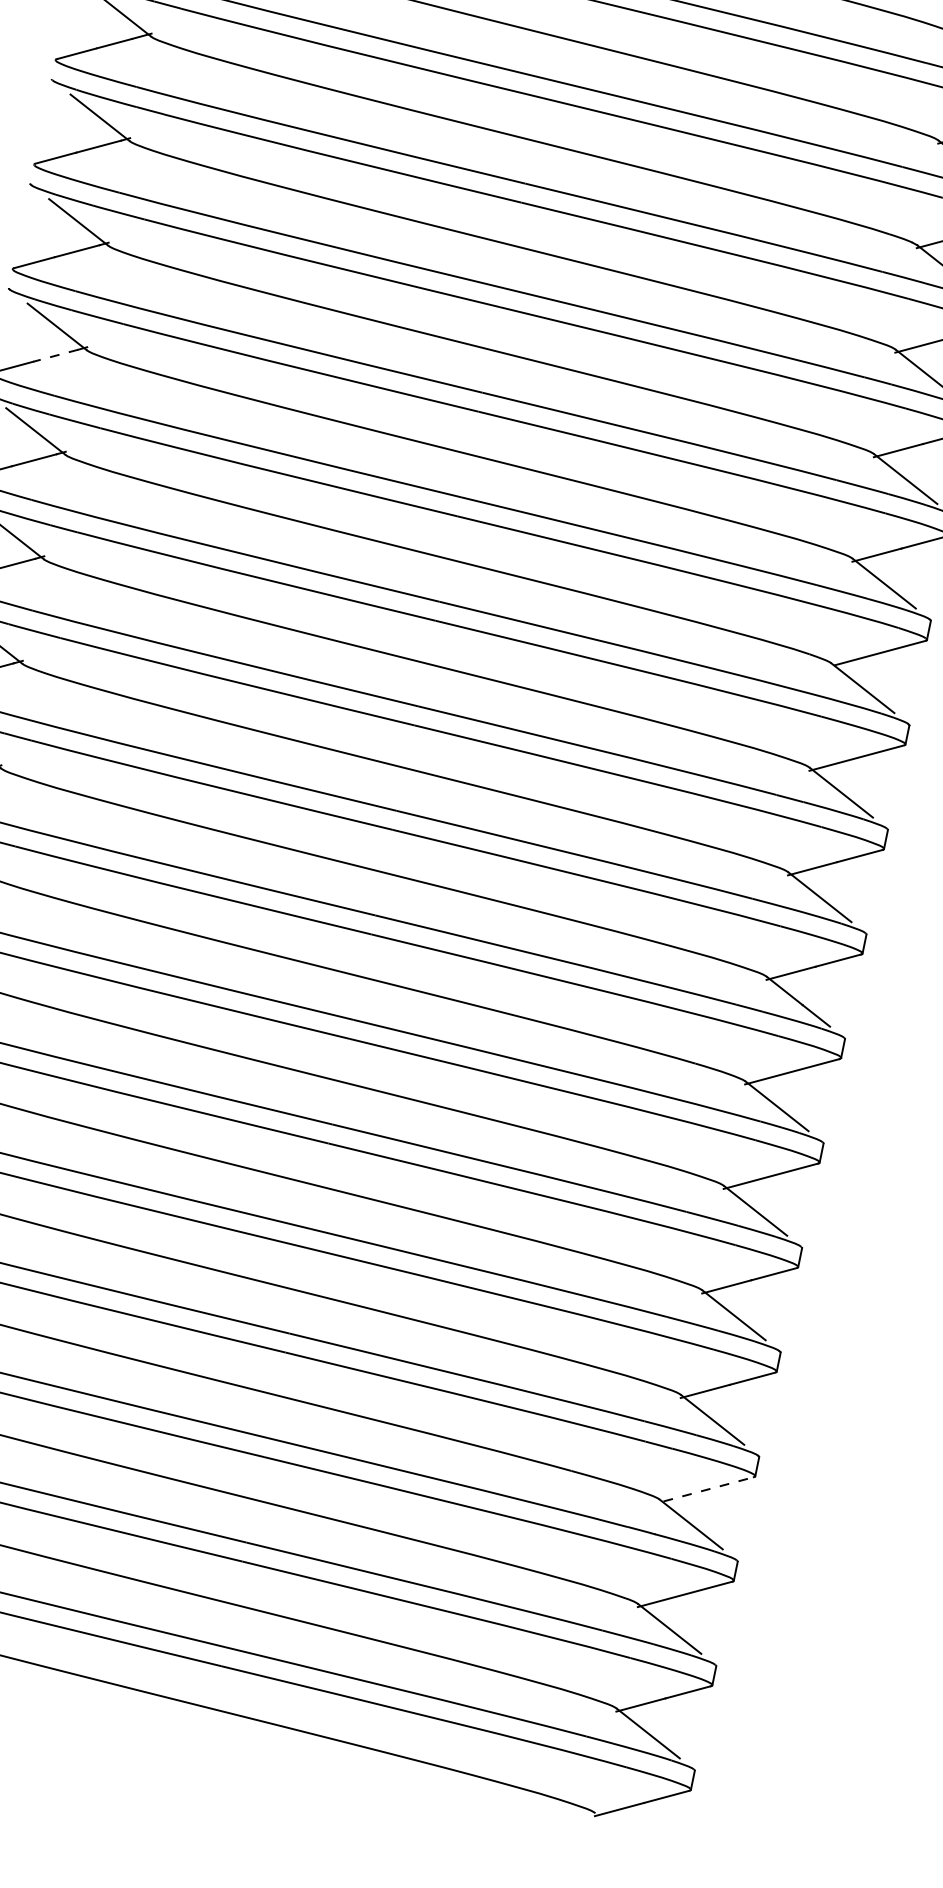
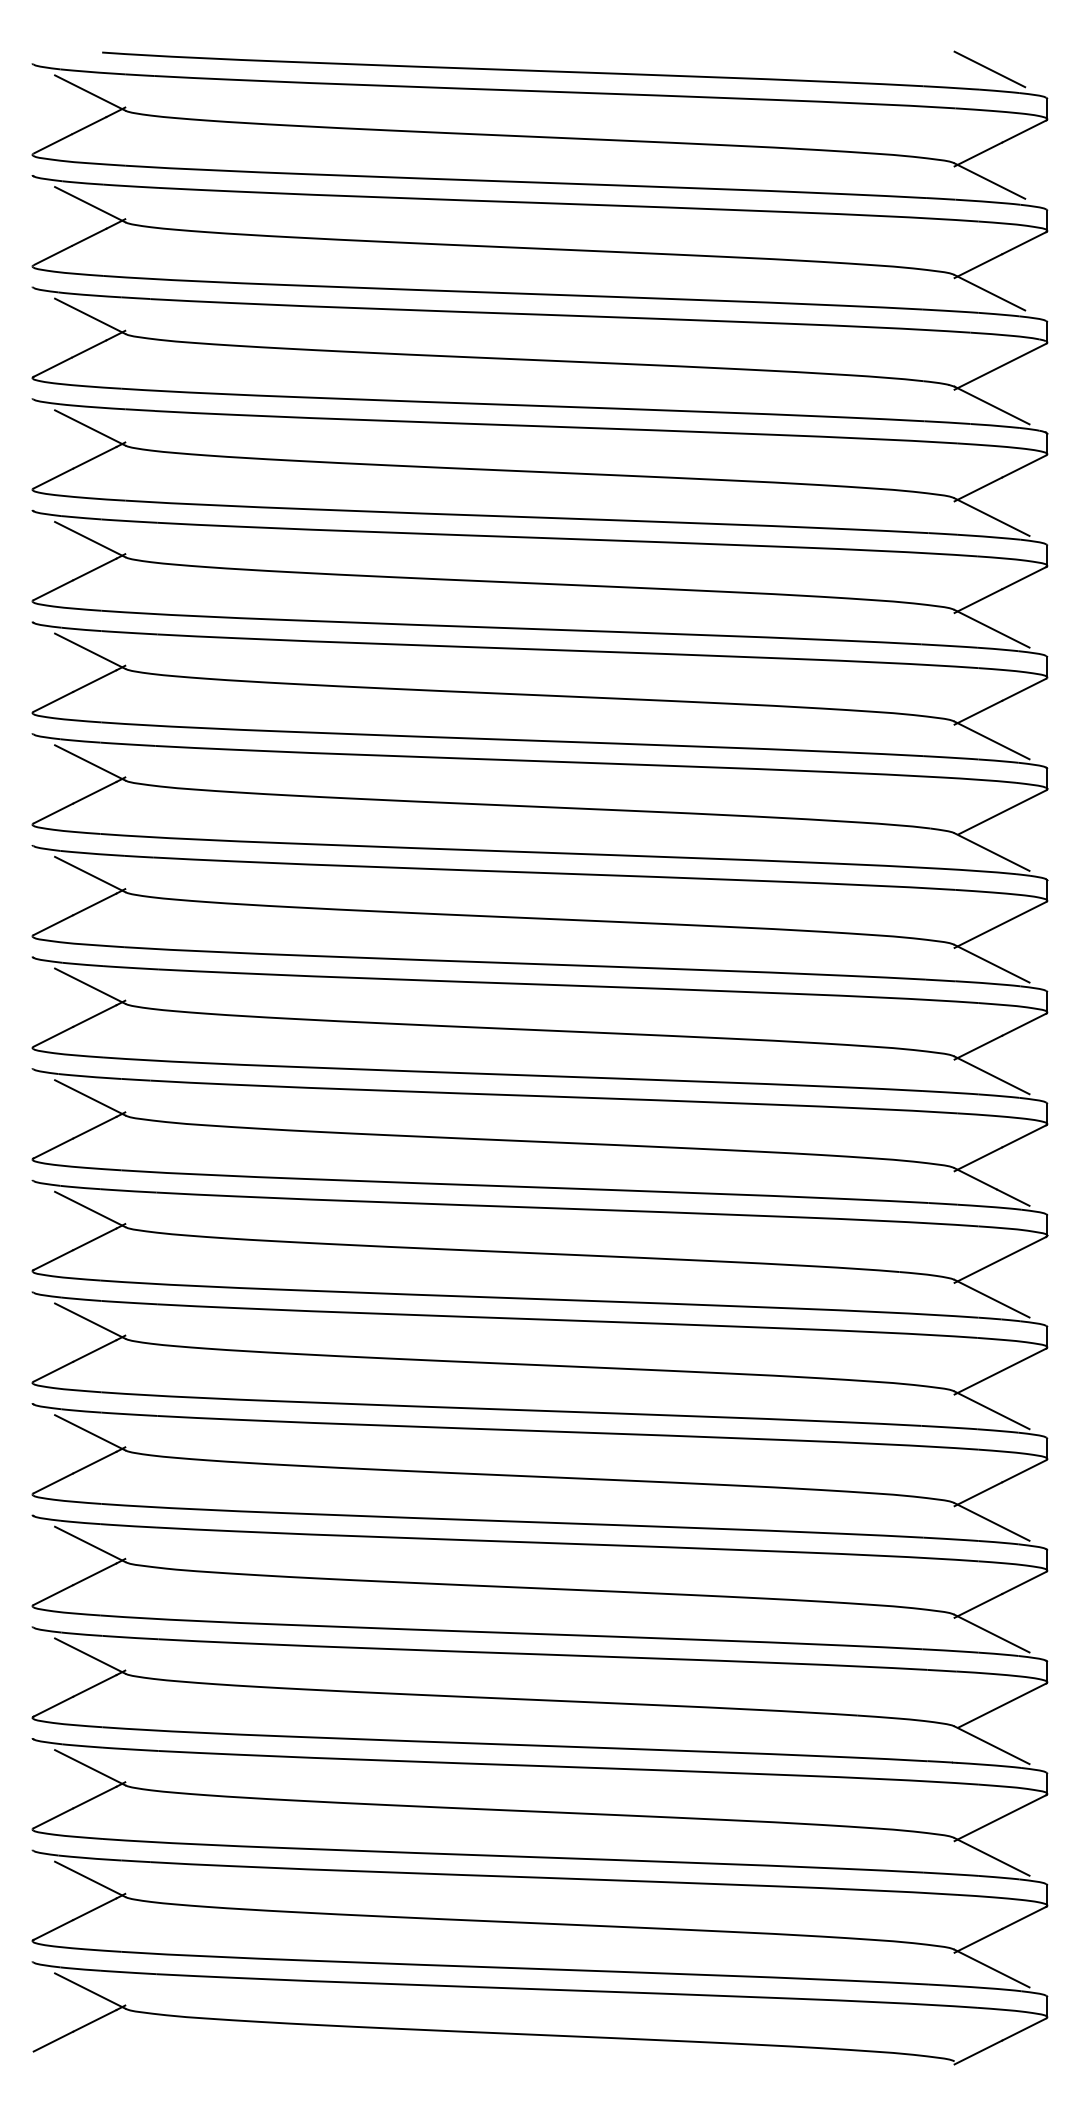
line: (55, 356) -> (94, 681), dashed -> solid
line: (708, 1489) -> (1002, 1705), dashed -> solid

